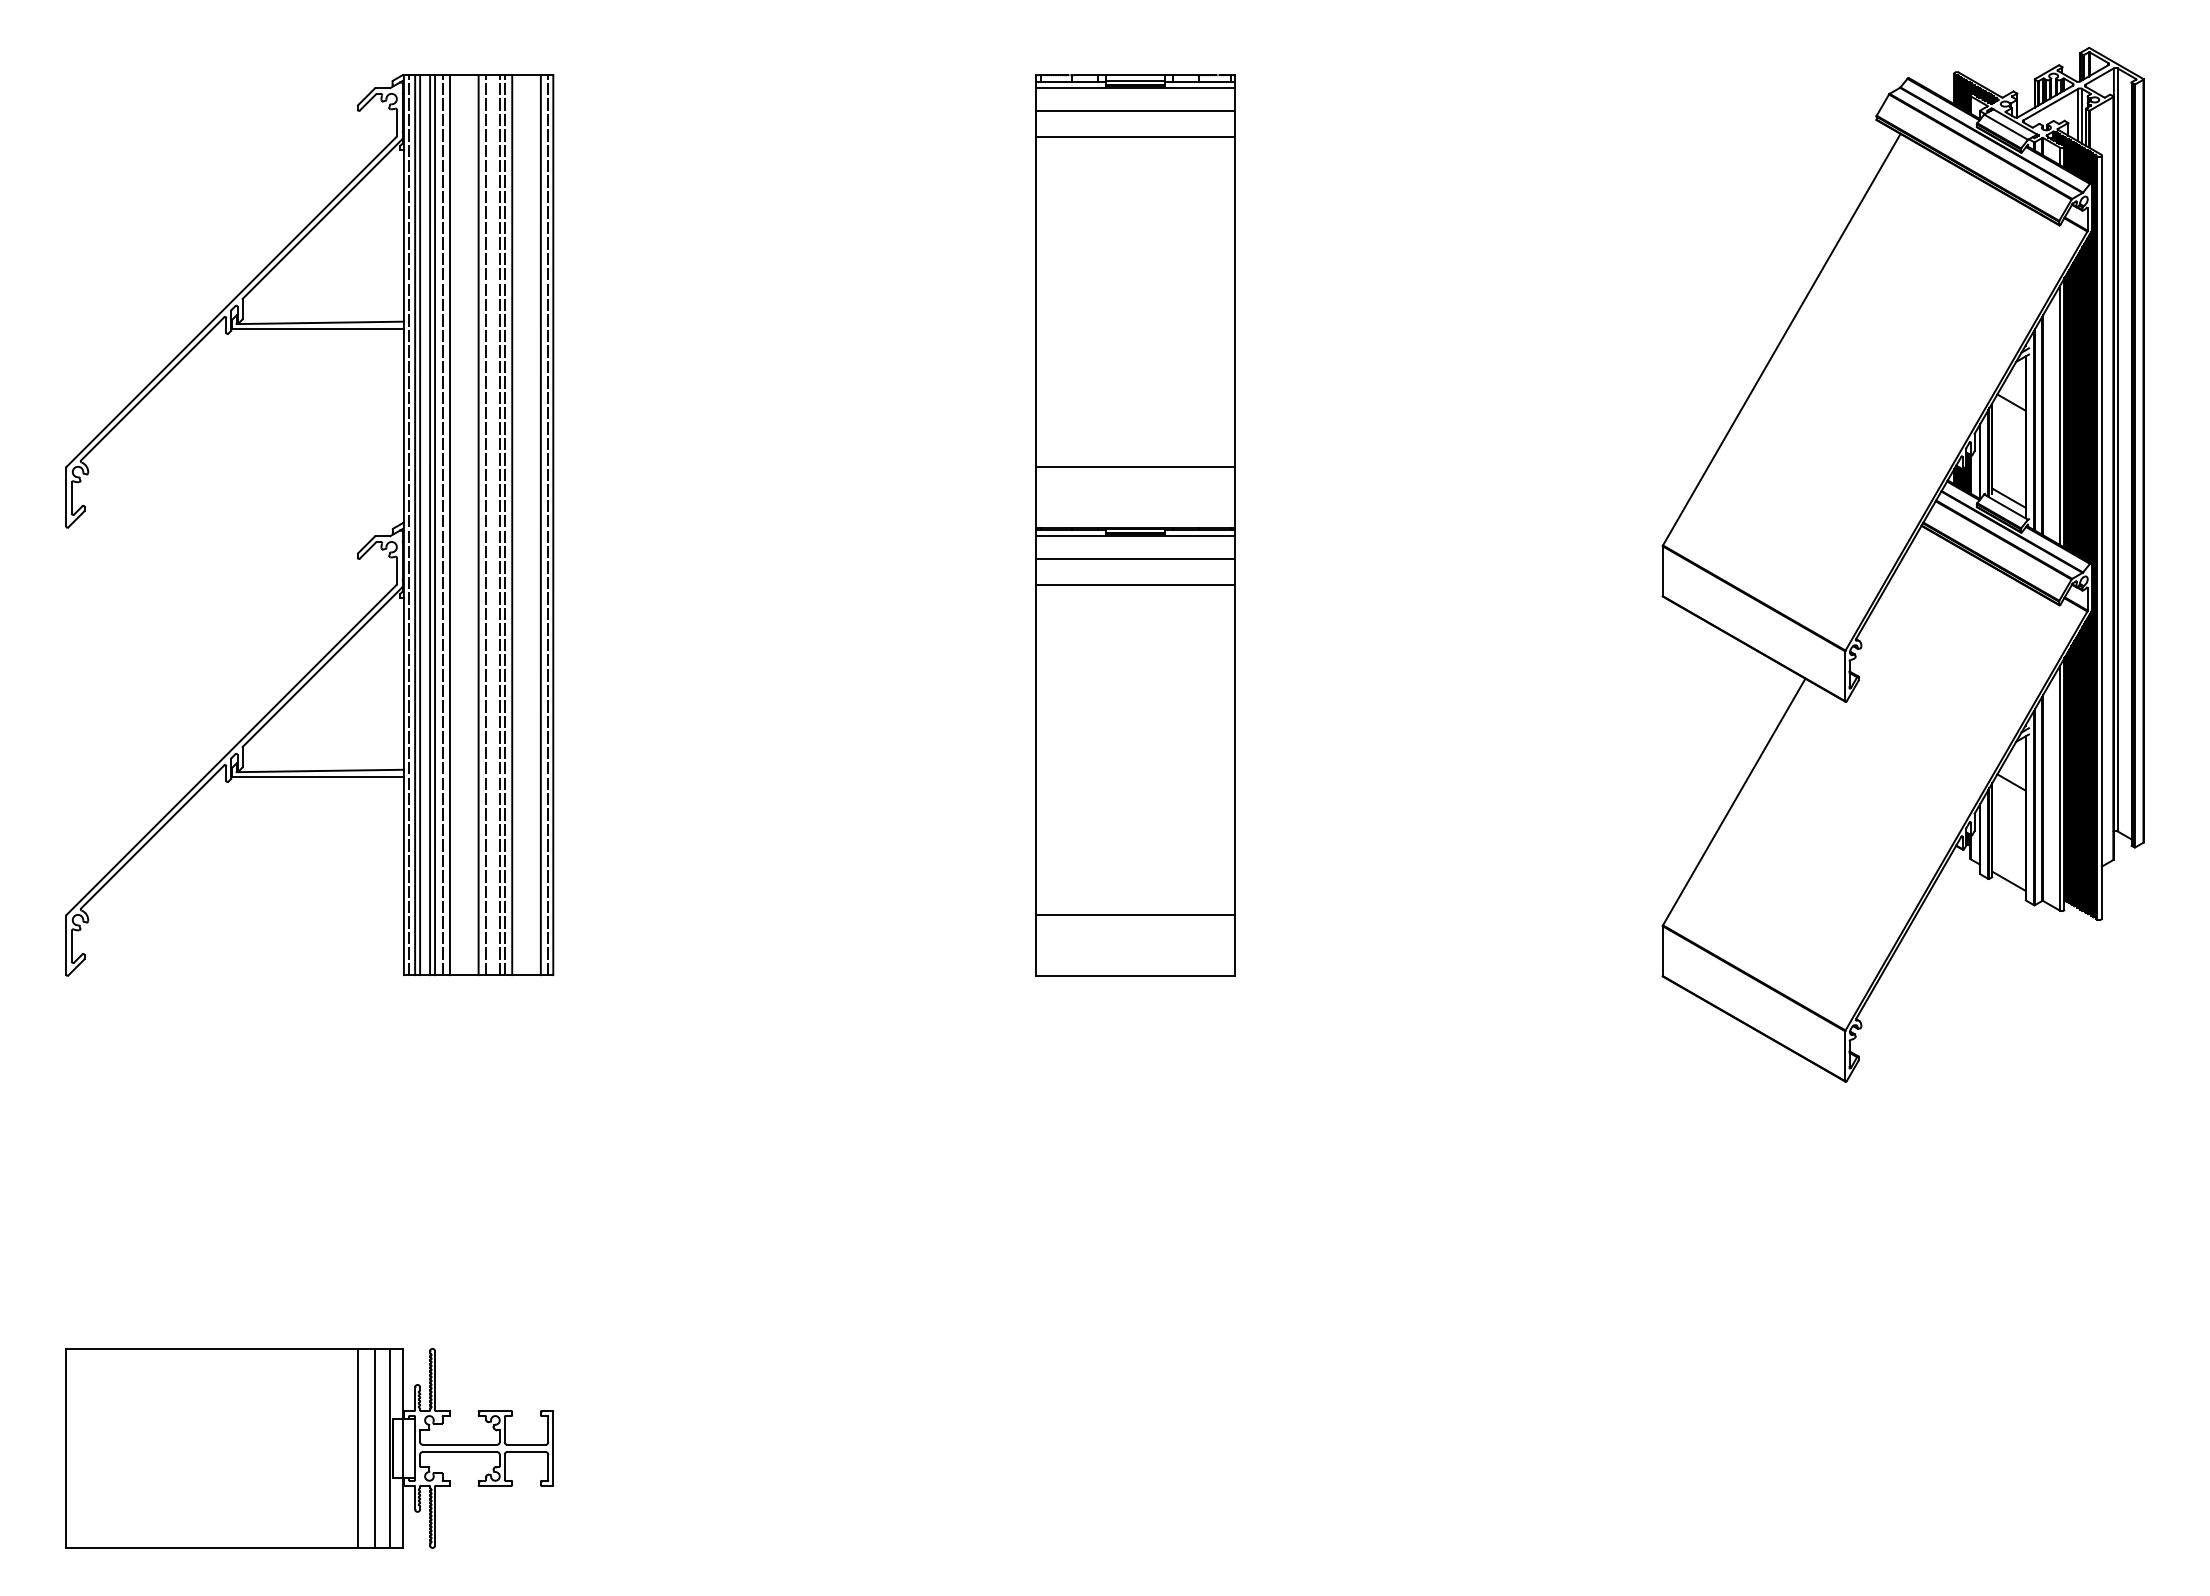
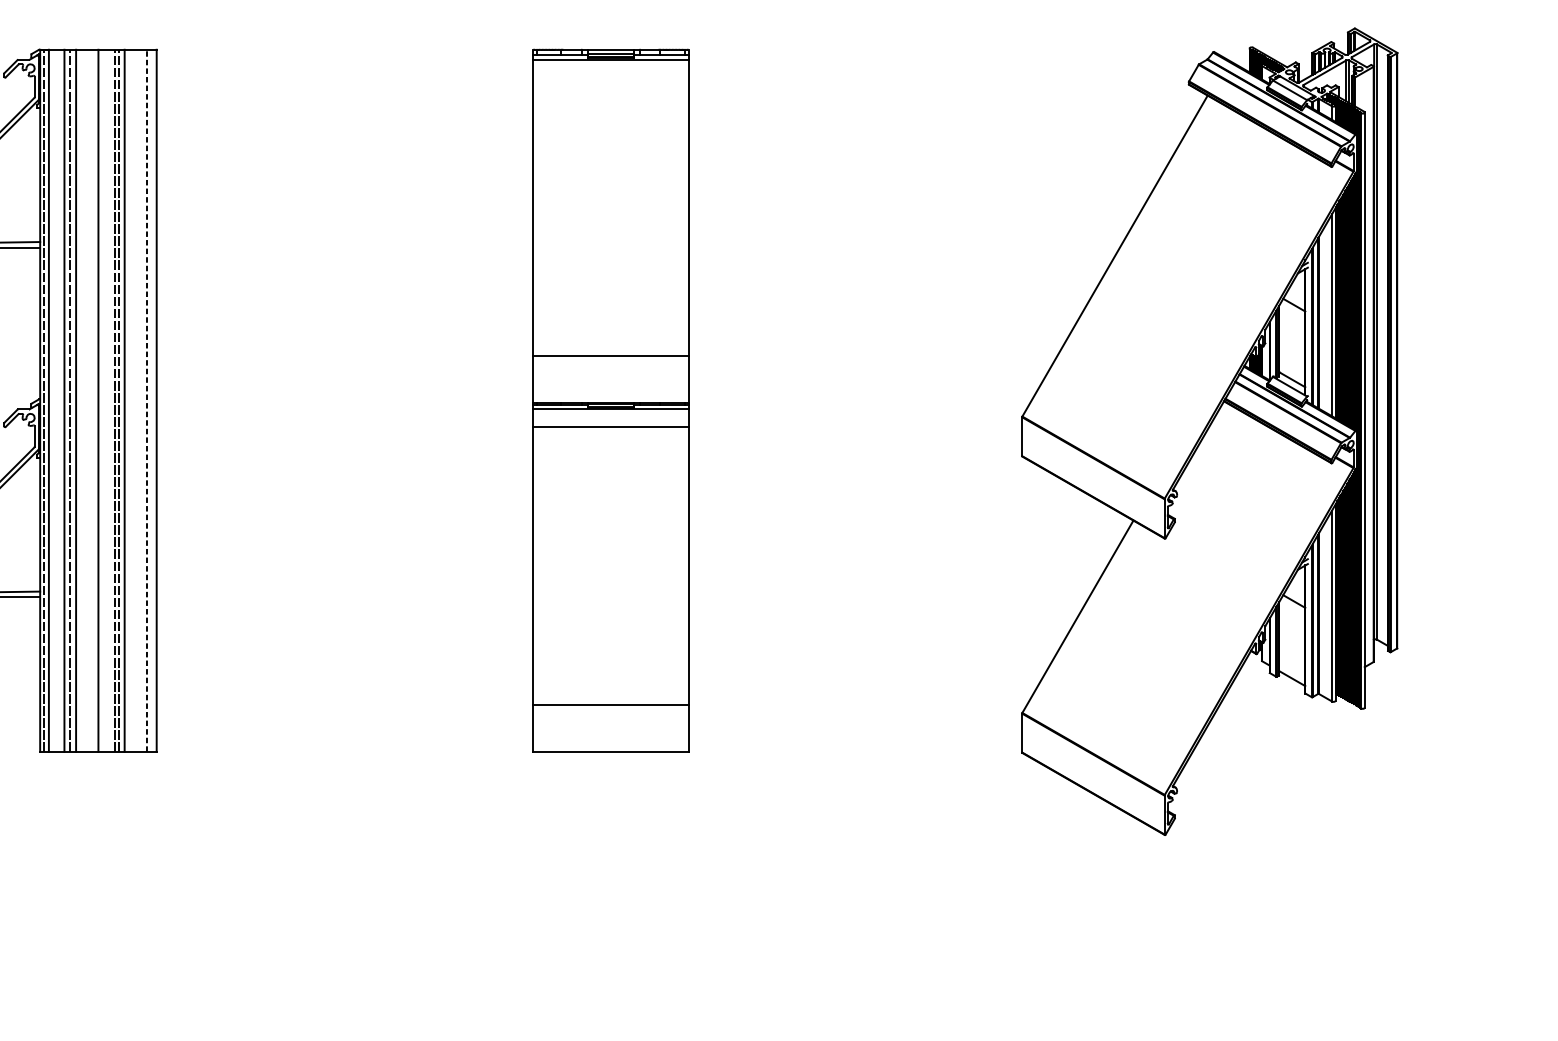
line: (1135, 110) -> (610, 77), removed
line: (1135, 136) -> (610, 97), removed
line: (420, 525) -> (53, 401), removed
line: (430, 525) -> (60, 401), removed
line: (486, 525) -> (104, 401), removed
line: (540, 525) -> (146, 401), solid -> dashed
line: (548, 525) -> (152, 401), removed
line: (1135, 584) -> (610, 447), removed

